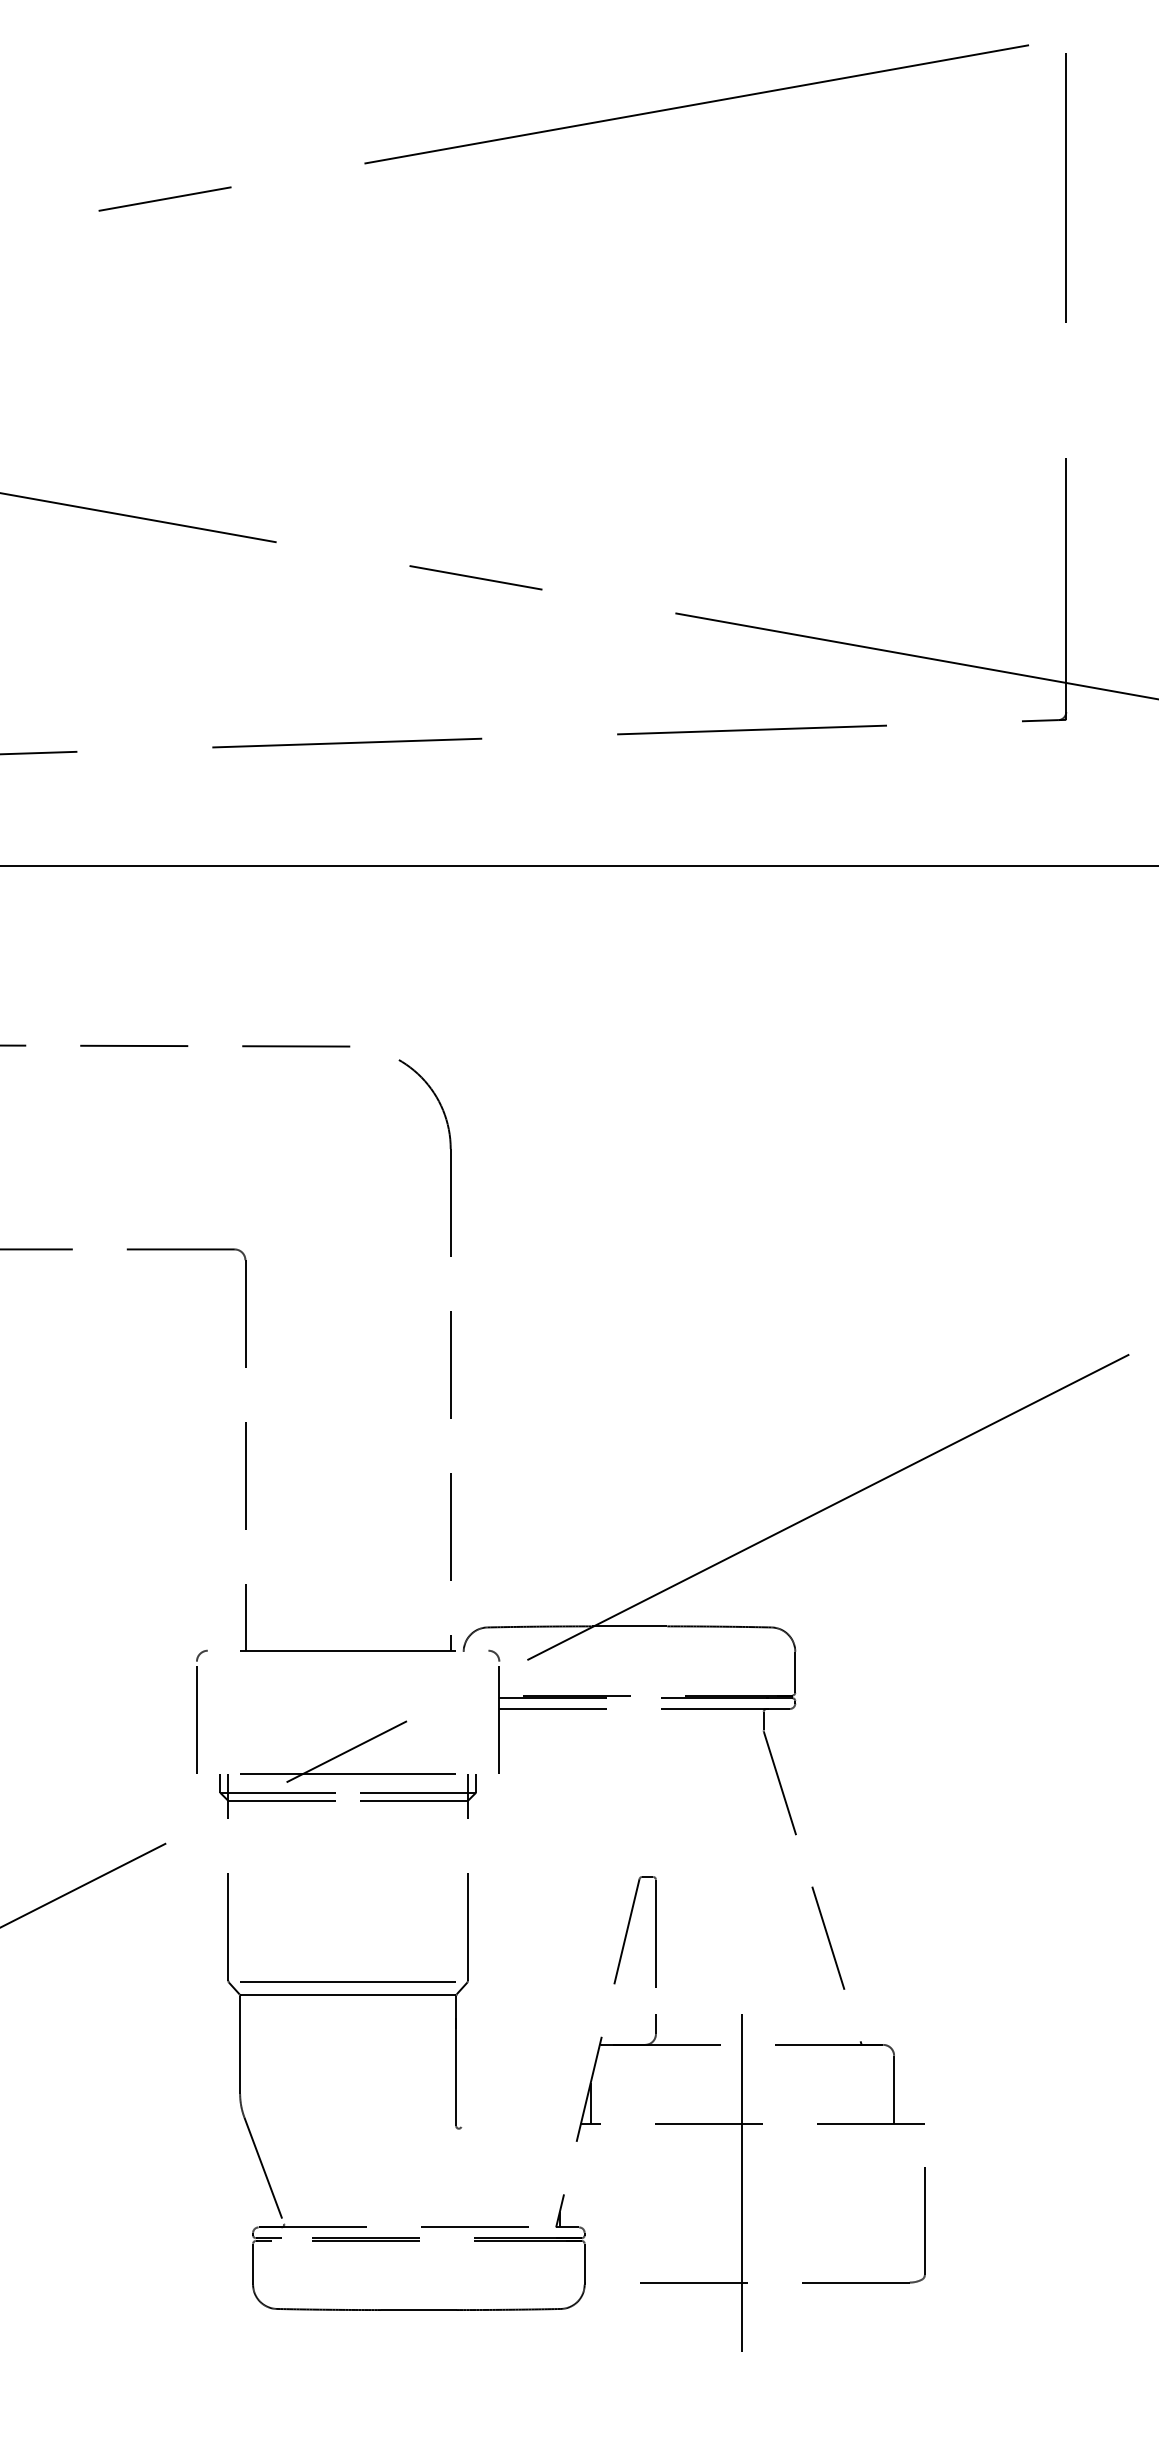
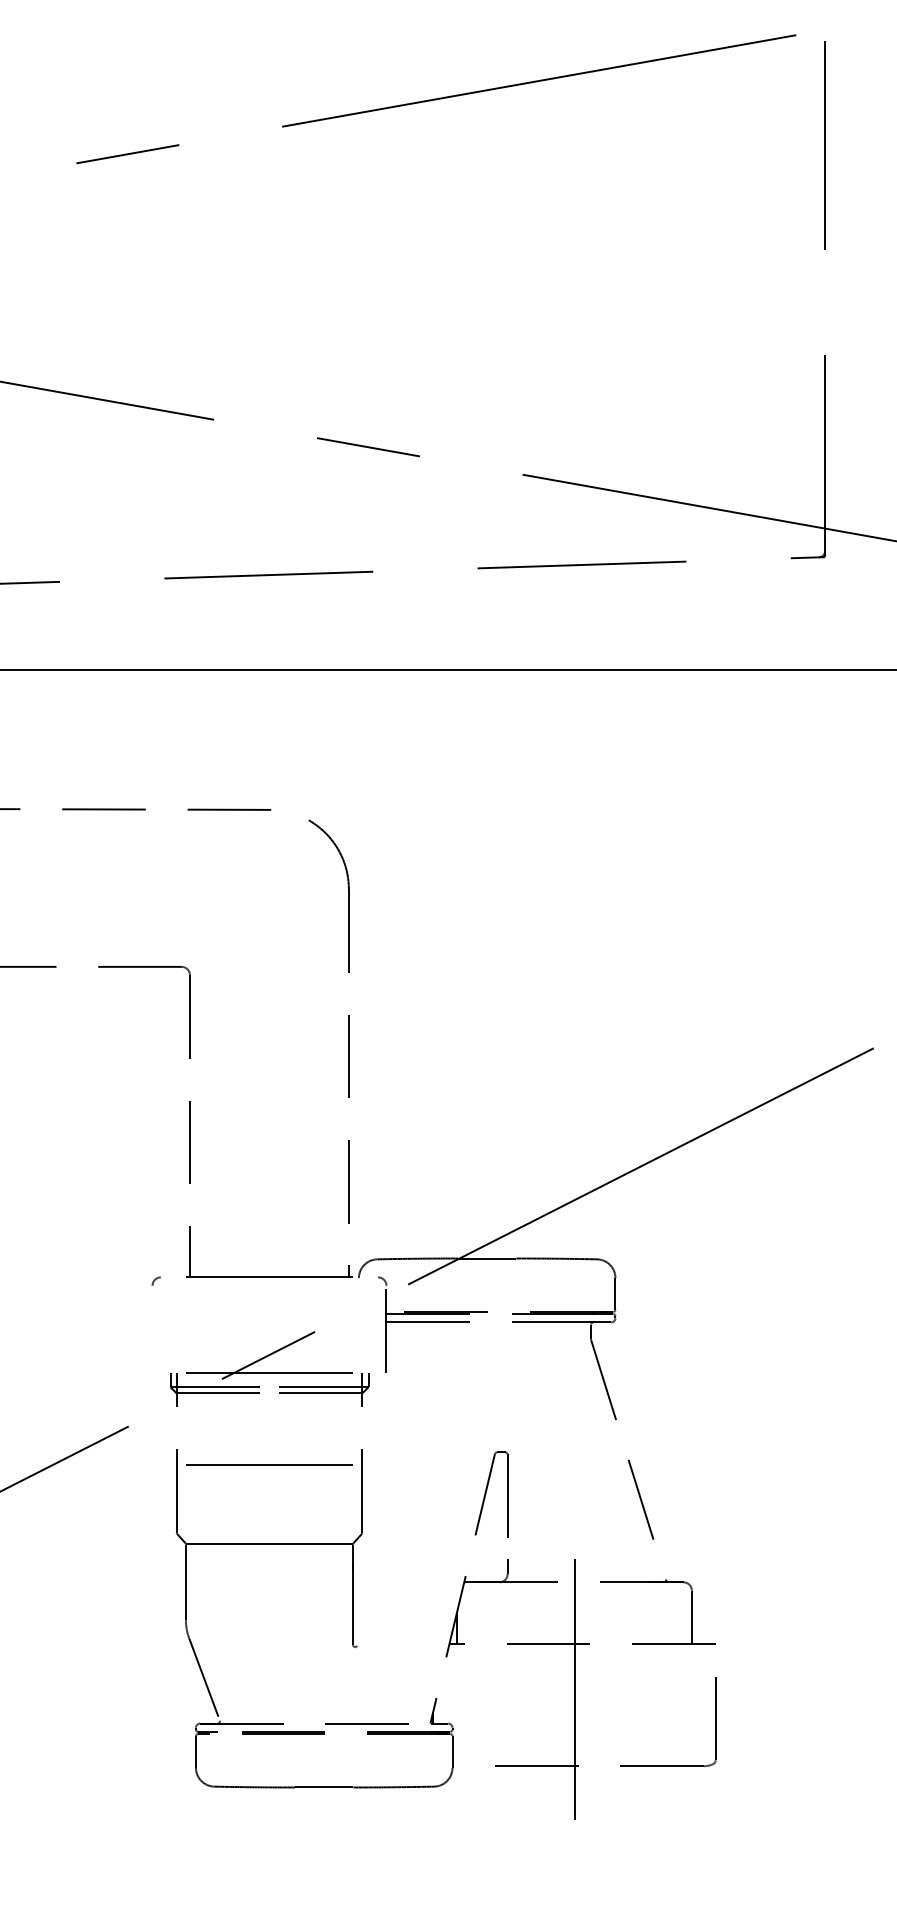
line: (196, 1717) -> (152, 1329), removed
line: (347, 1981) -> (269, 1464), moved

